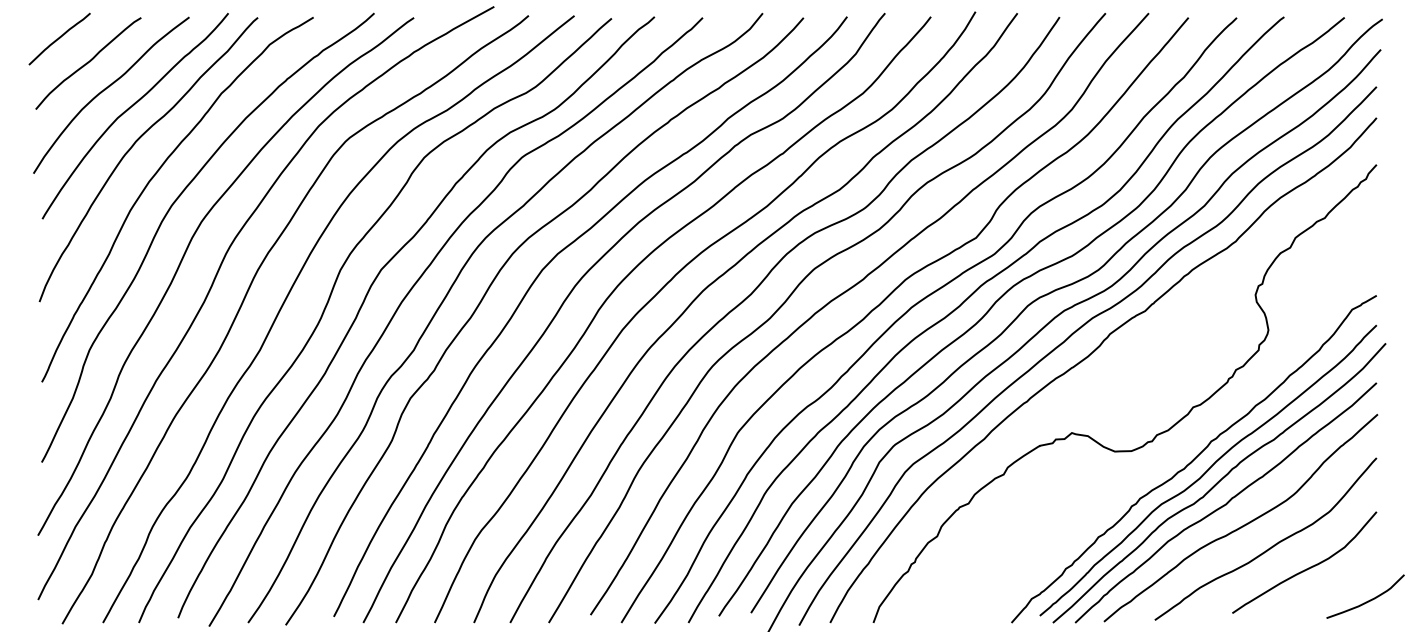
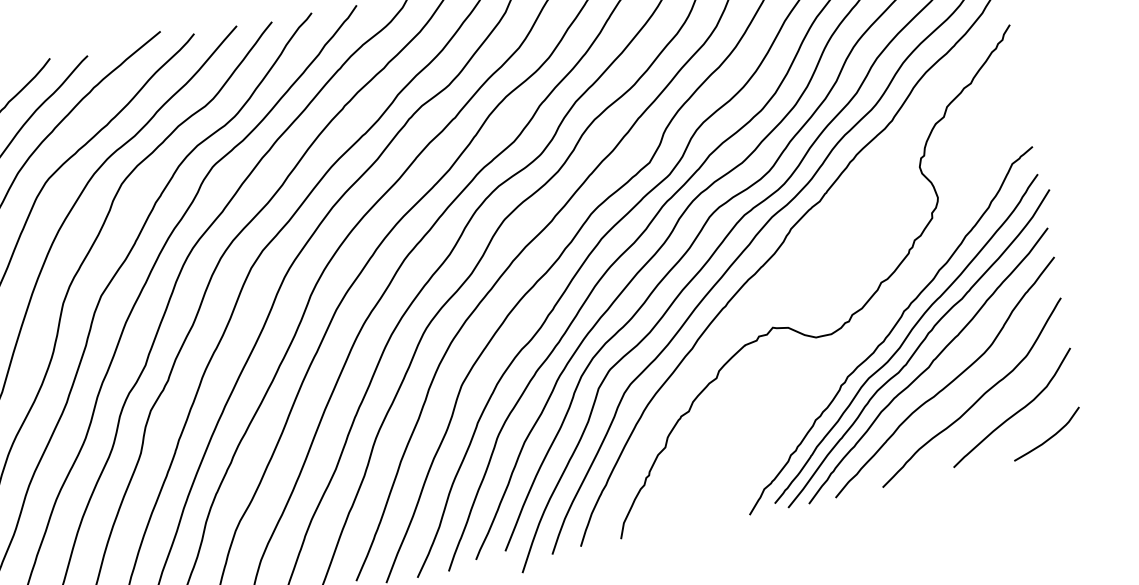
curve: (1368, 600) -> (1050, 437), moved

